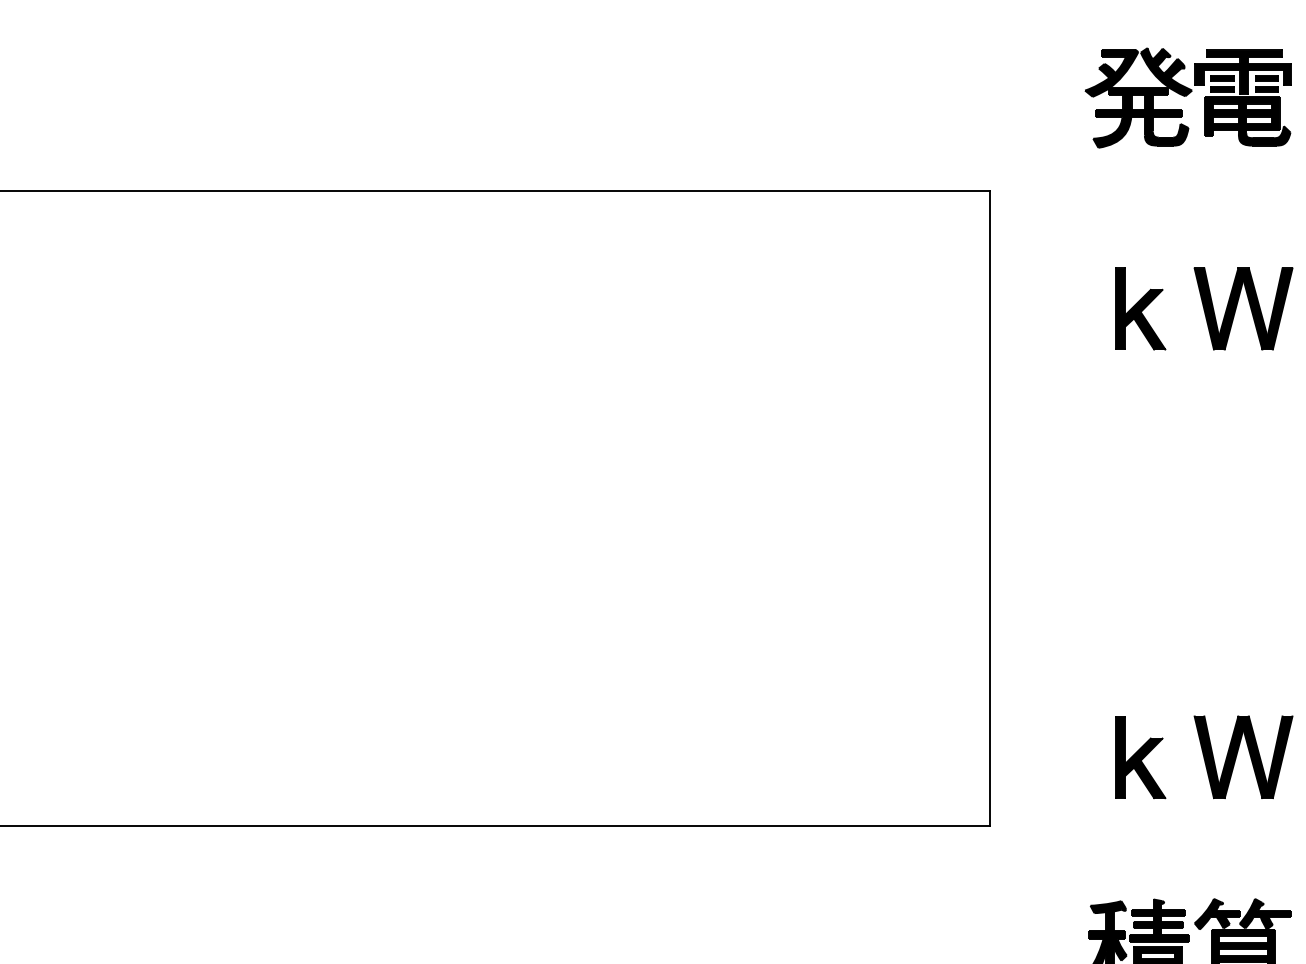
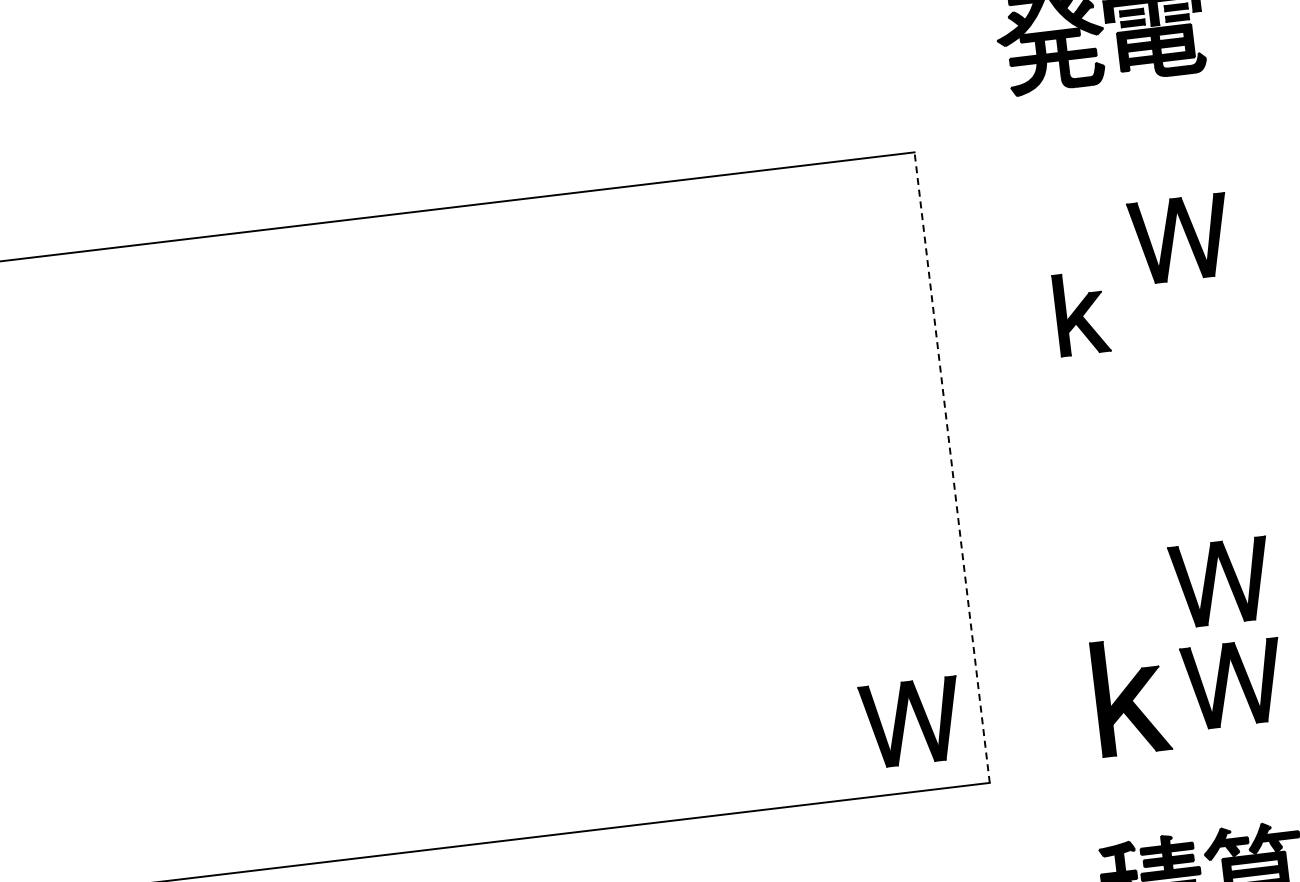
part: (1140, 308) -> (1081, 312), moved
line: (989, 508) -> (951, 467), solid -> dashed
part: (1237, 652) -> (1214, 580), added
part: (913, 755) -> (905, 721), added
part: (1140, 757) -> (1131, 696), size x1.4

